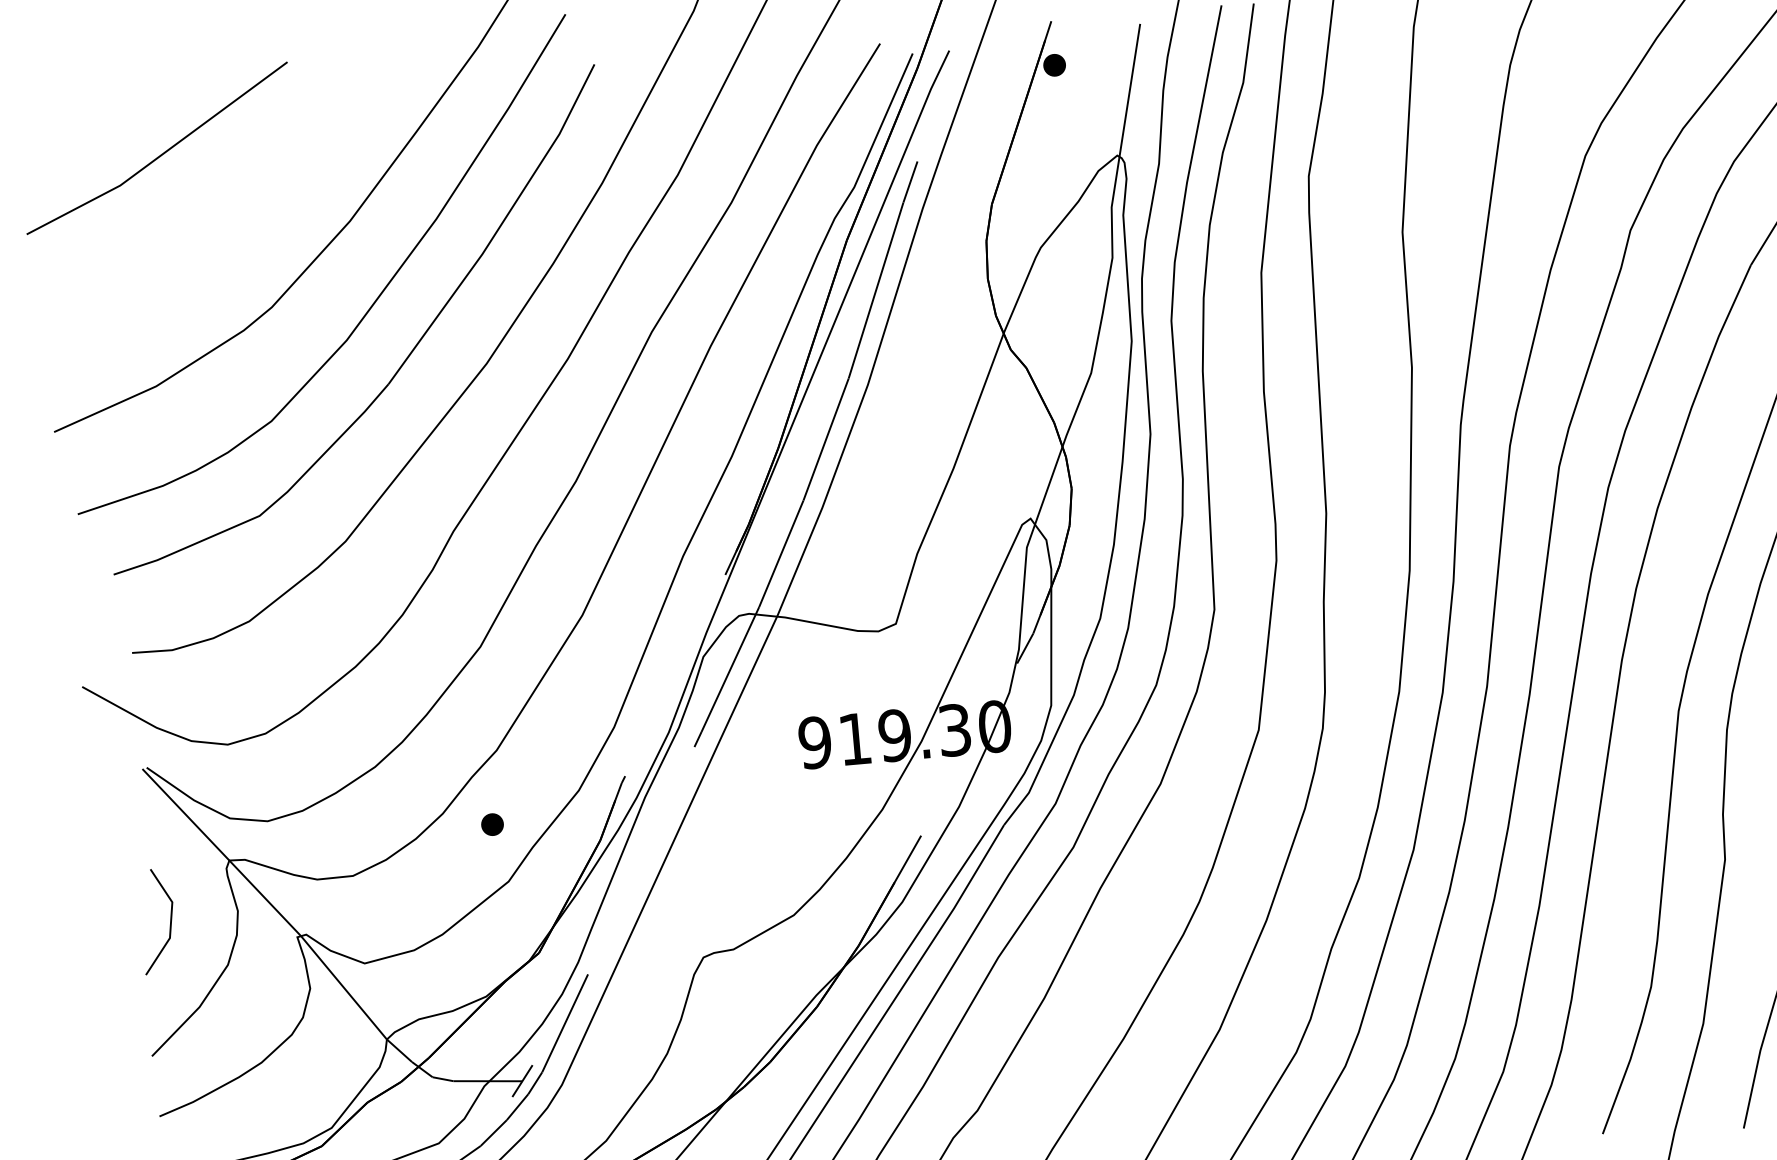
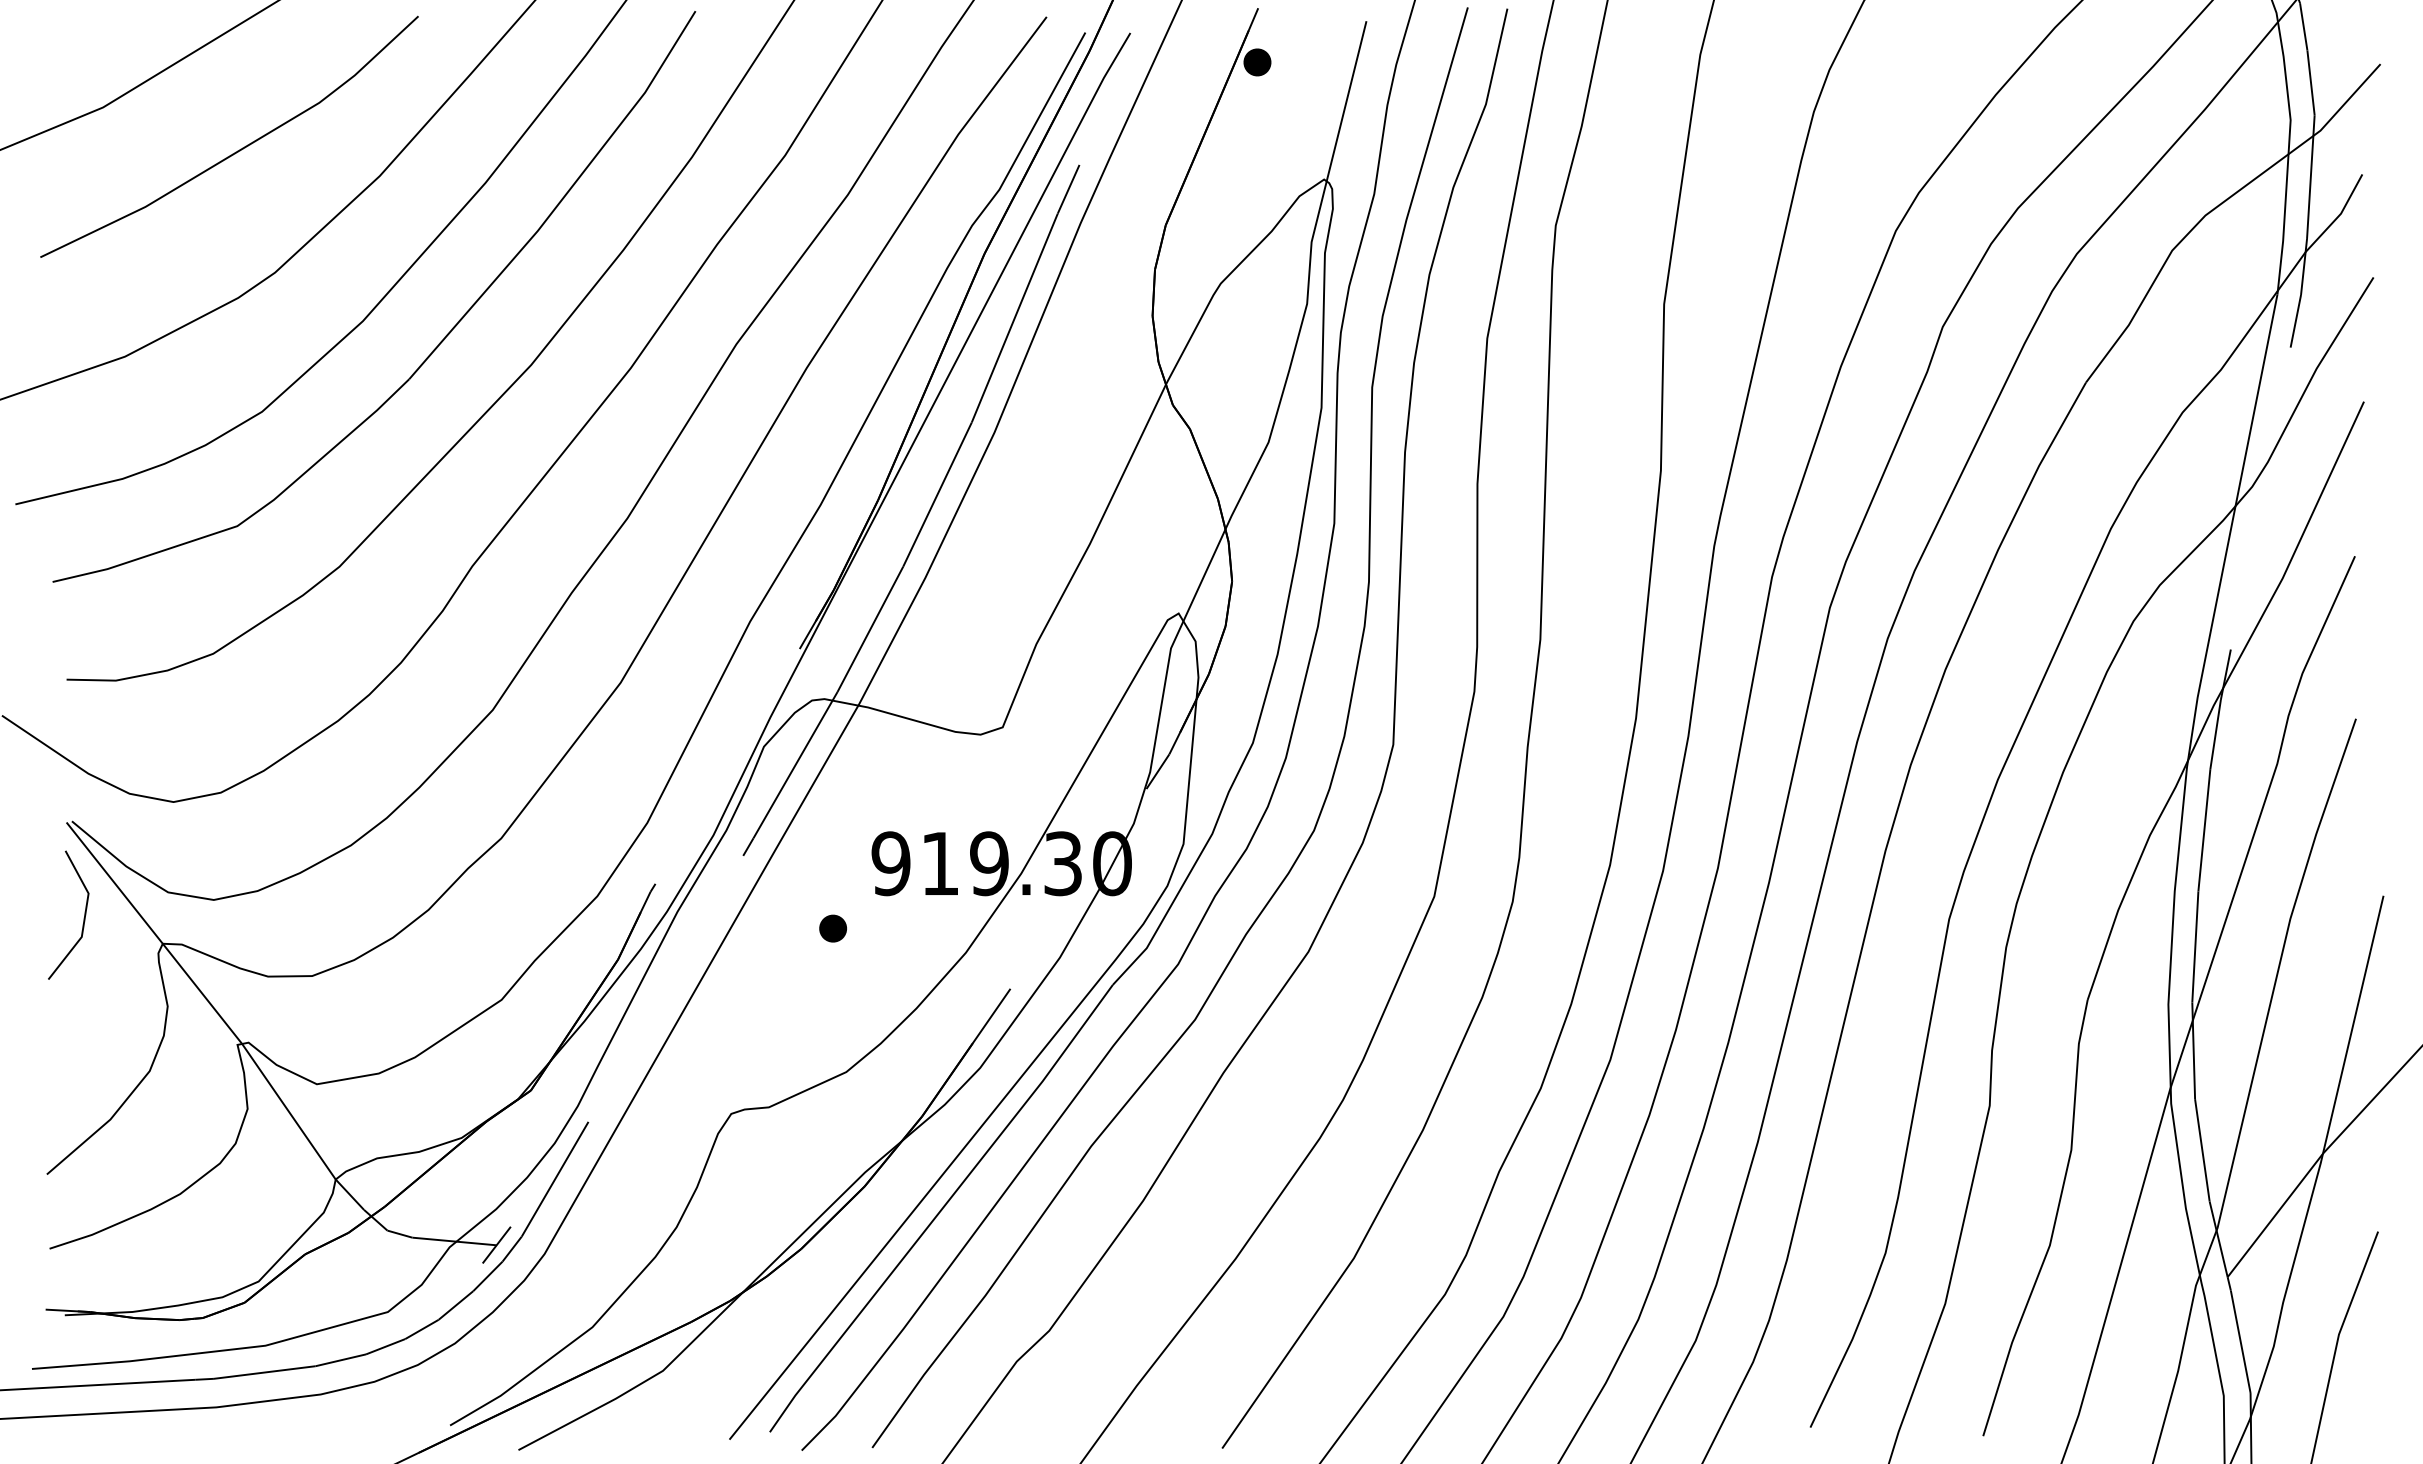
line: (232, 210) -> (237, 150), added
part: (492, 824) -> (832, 928), moved
line: (170, 922) -> (83, 918), moved

